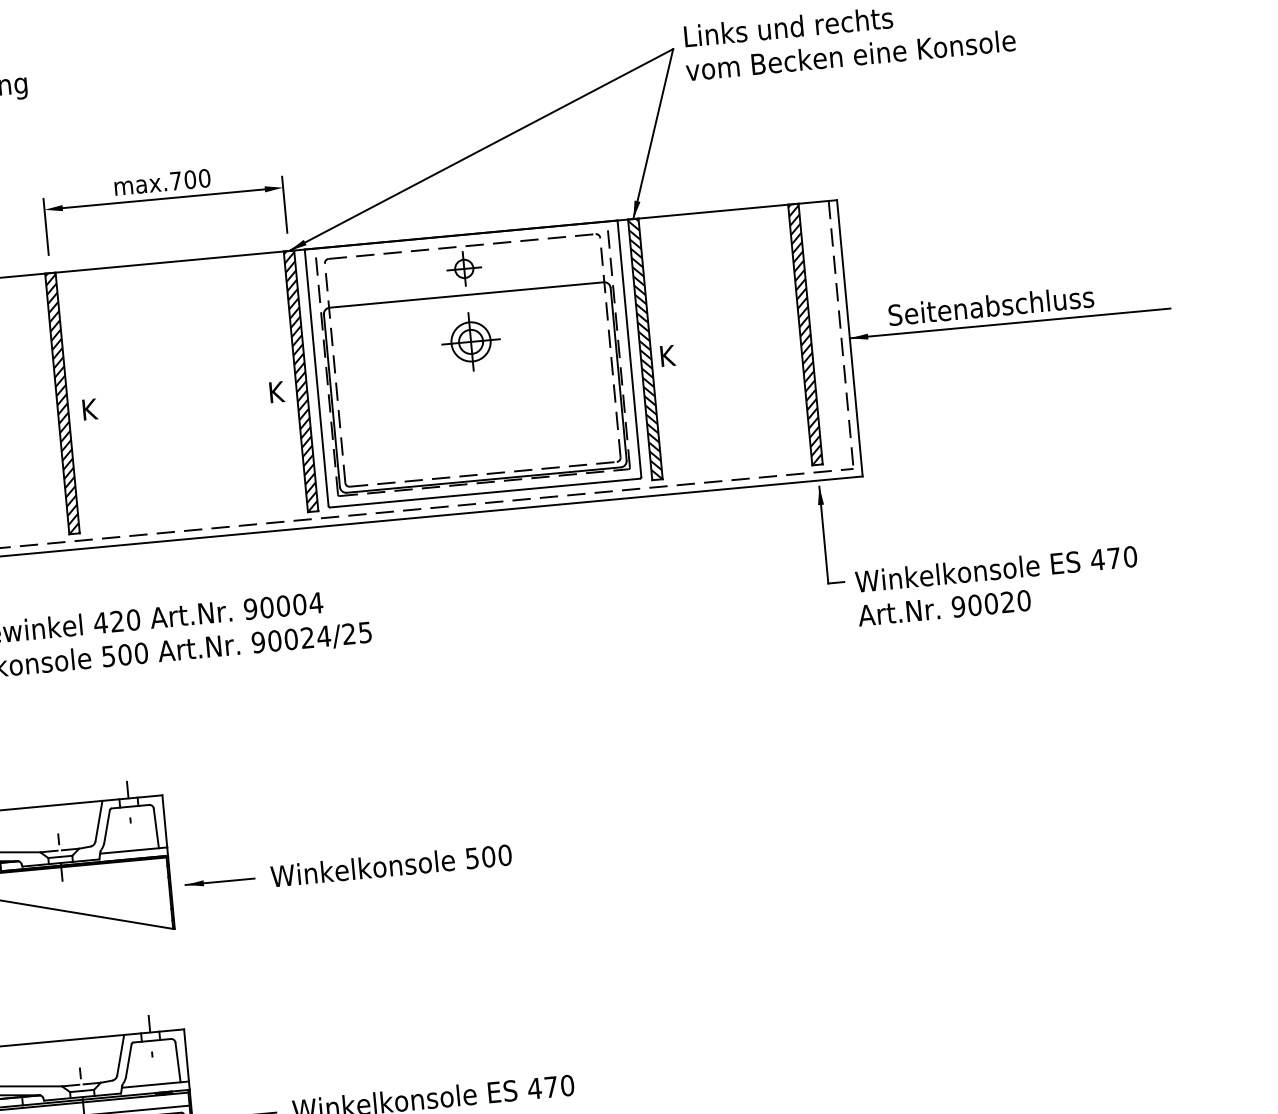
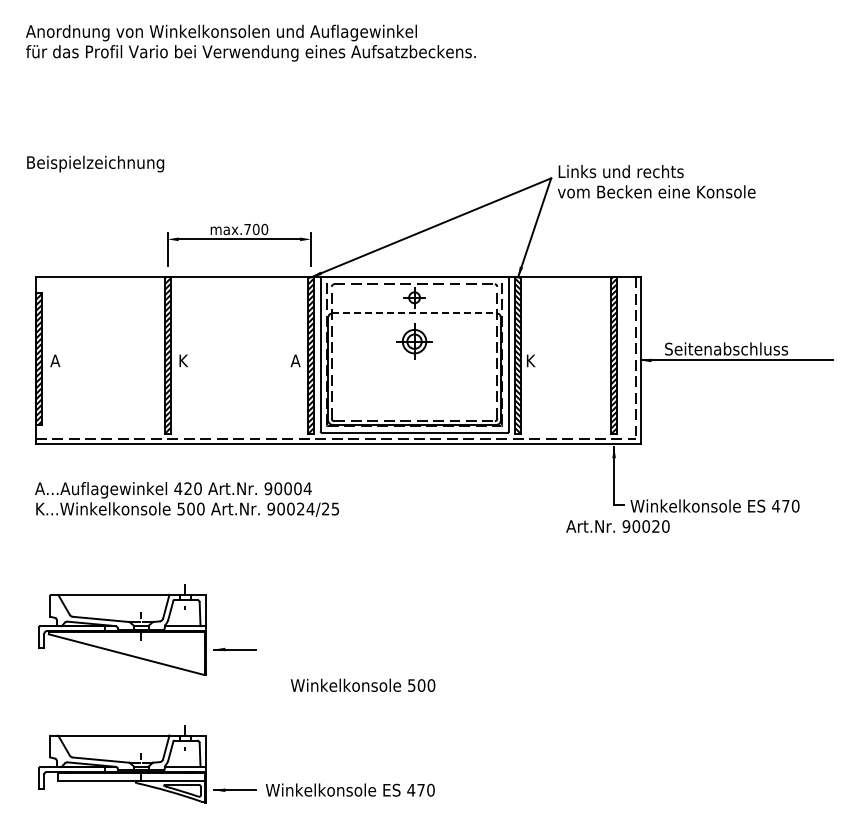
line: (468, 294) -> (415, 313), solid -> dashed
text: (275, 391) -> (295, 360), K -> A
text: (943, 608) -> (617, 526), moved
text: (391, 864) -> (363, 684), moved

